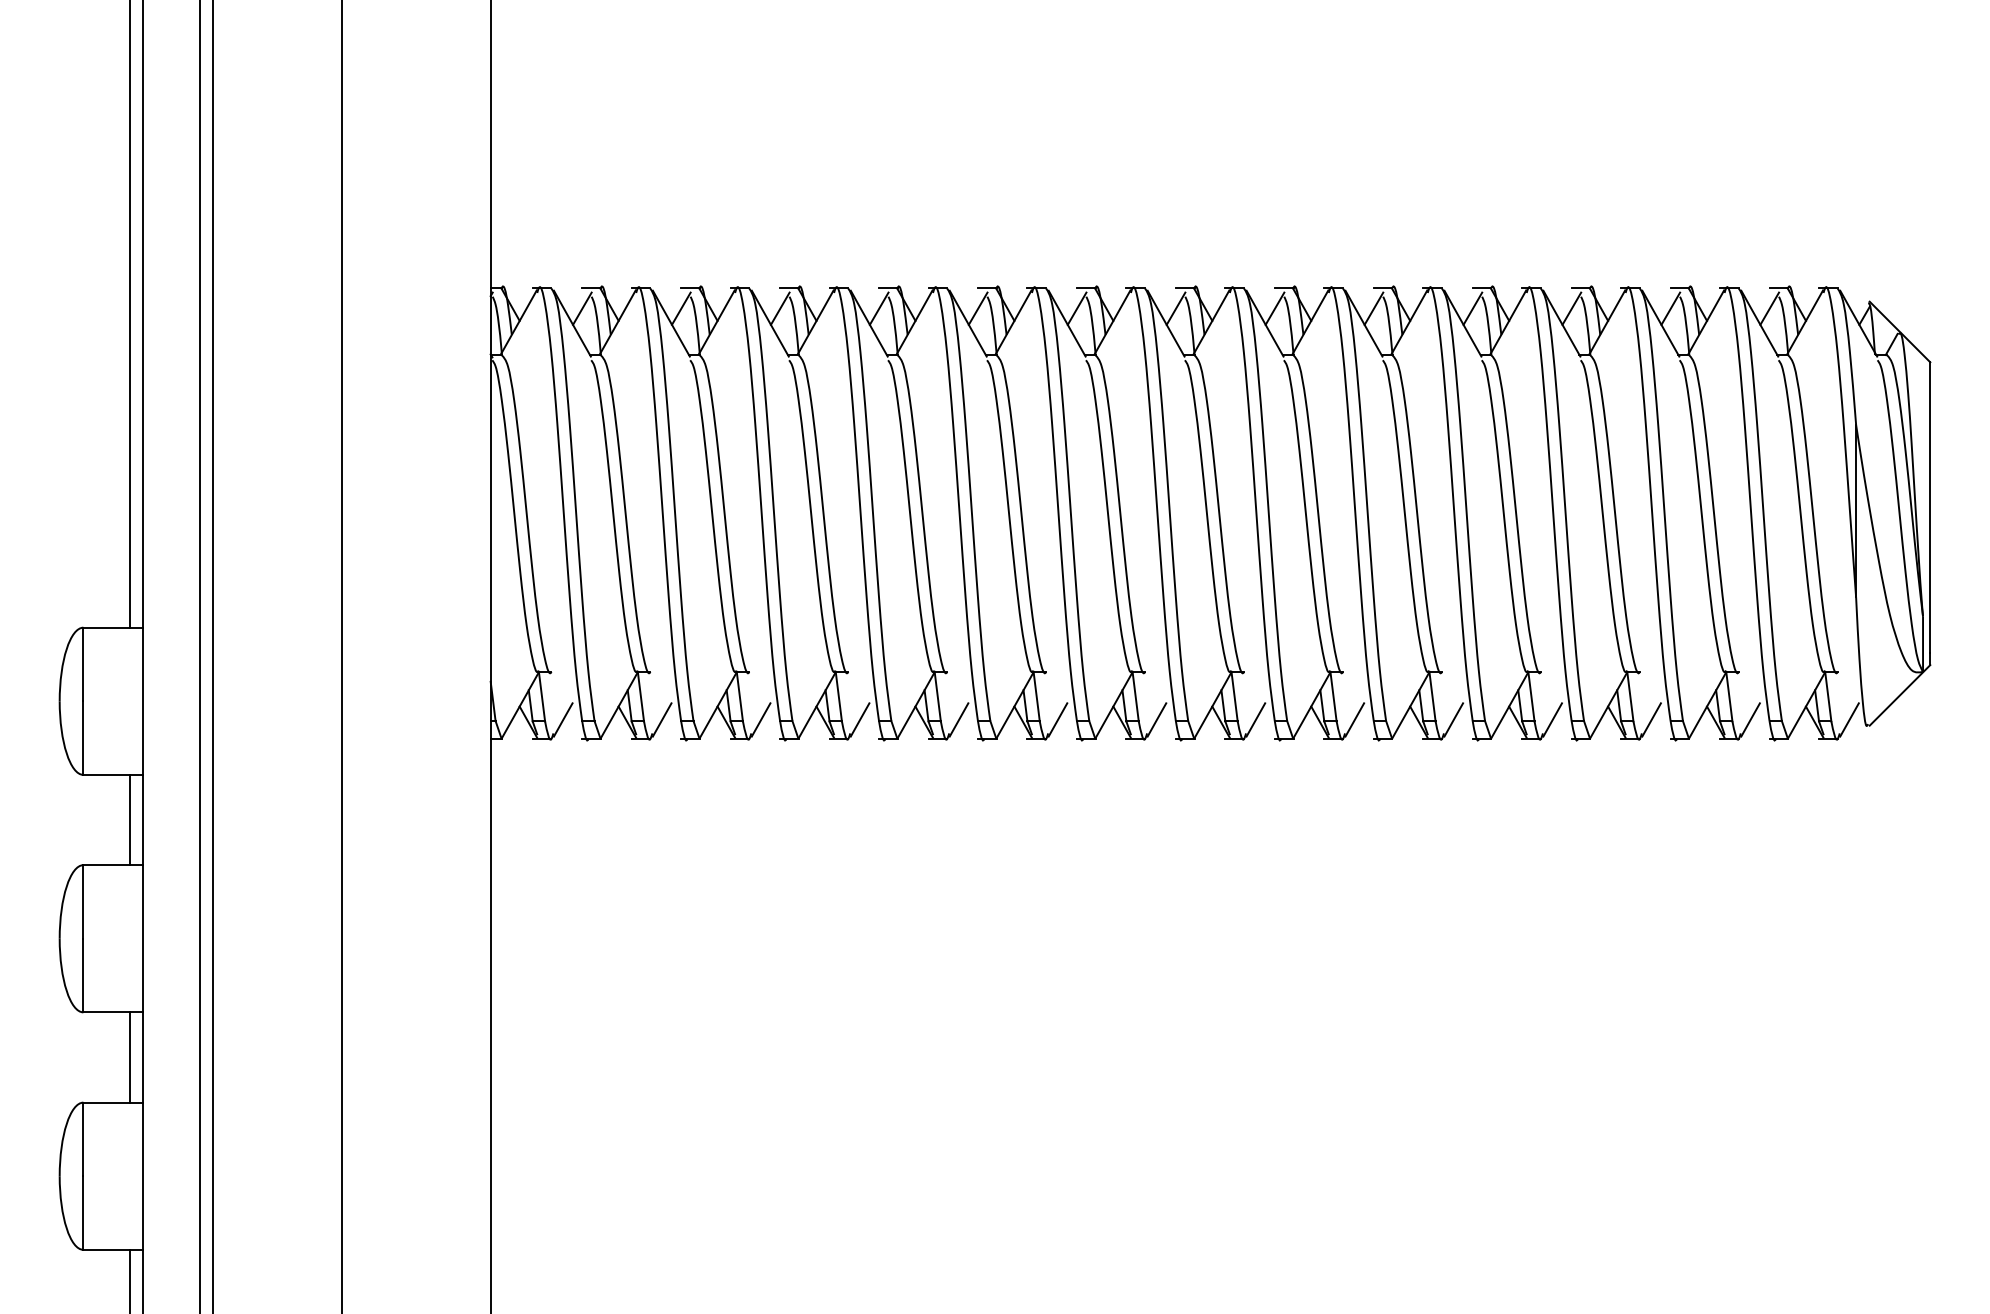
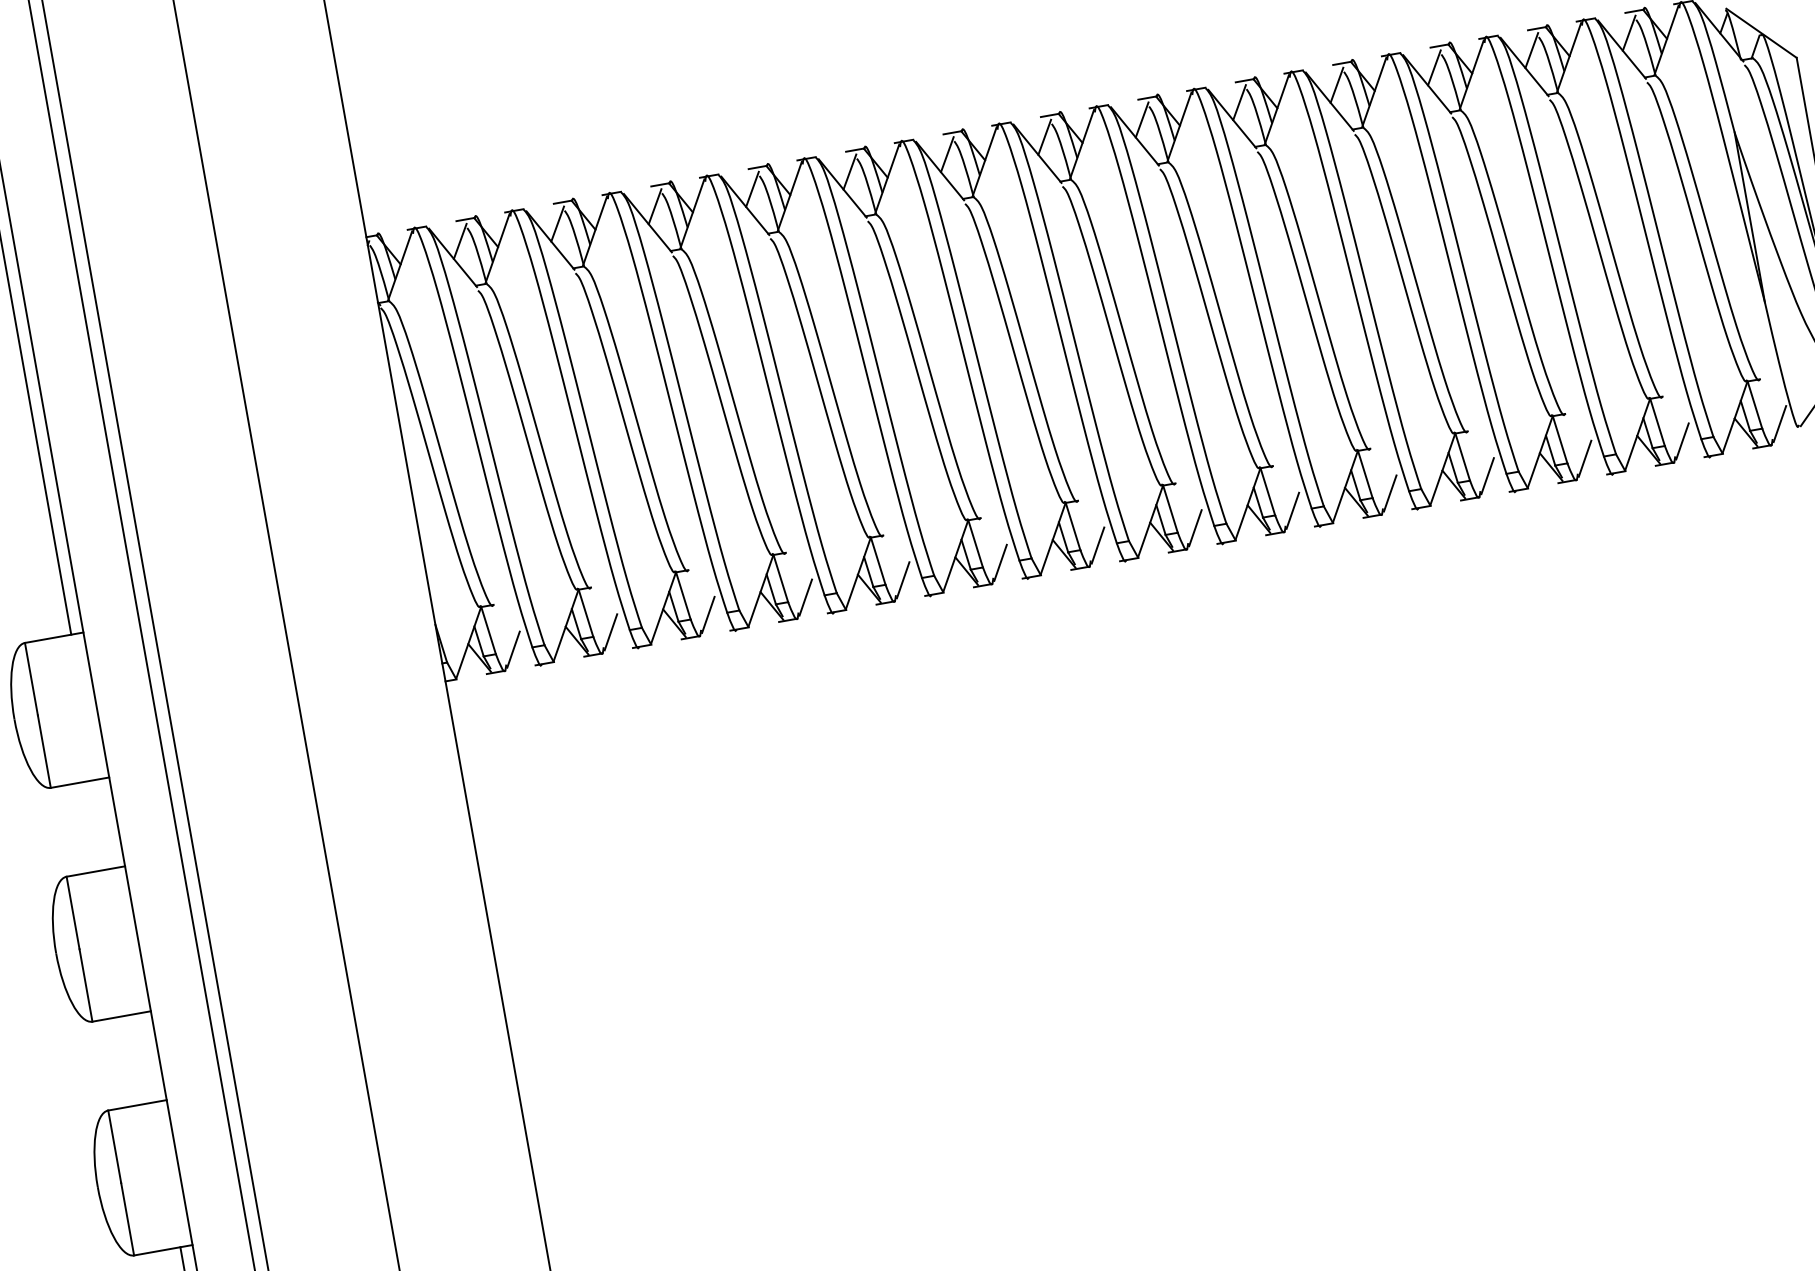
line: (130, 819) -> (104, 823), removed
line: (130, 1057) -> (146, 1057), removed

